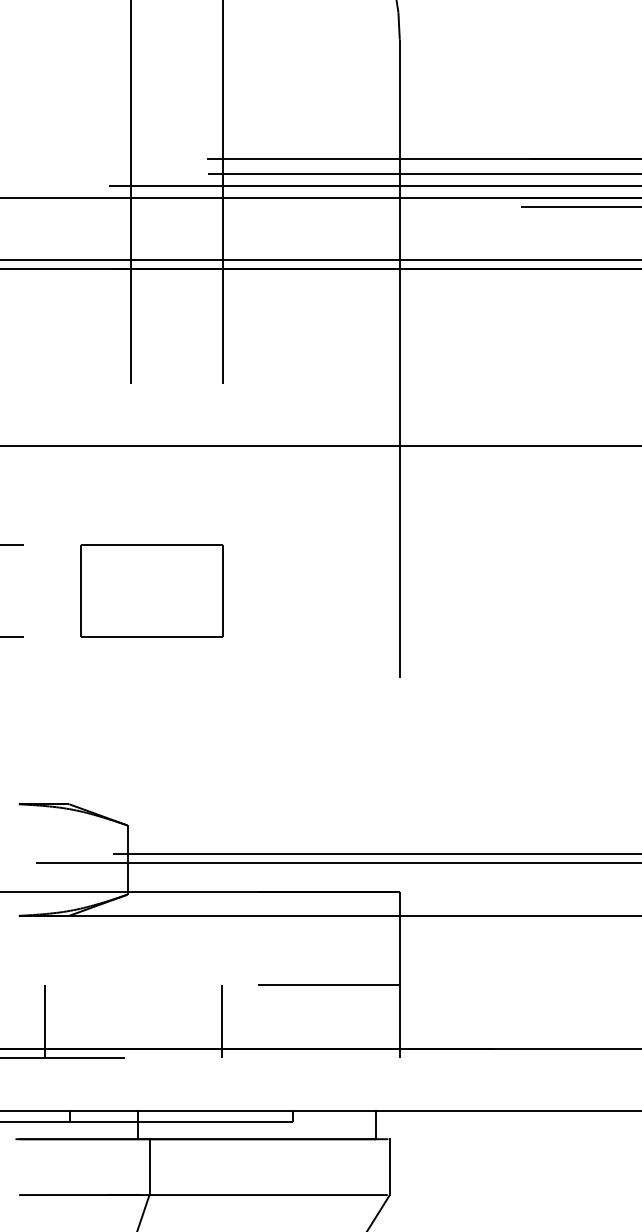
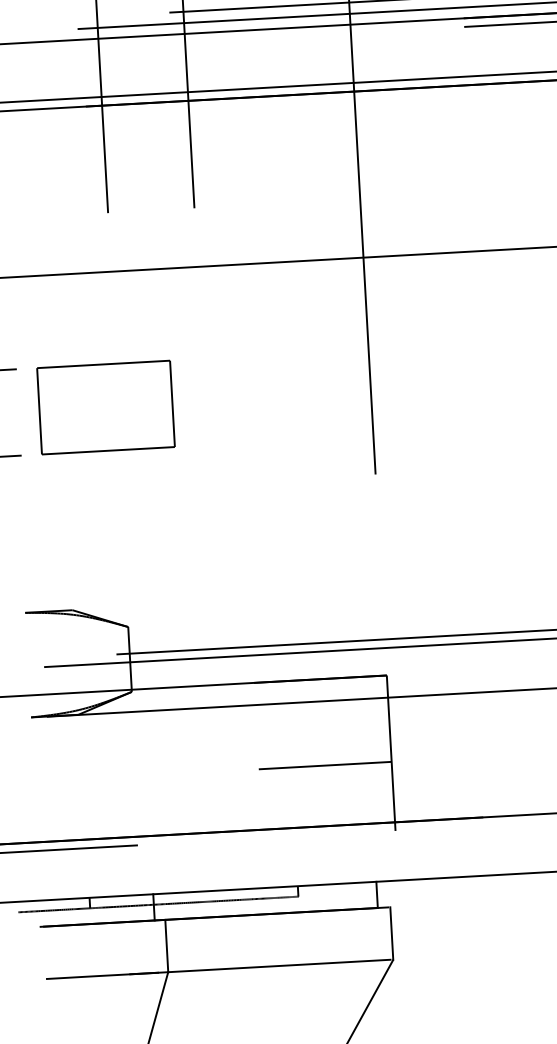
part: (151, 590) -> (105, 407), moved
line: (45, 1021) -> (61, 815), removed
line: (222, 1021) -> (227, 805), removed

